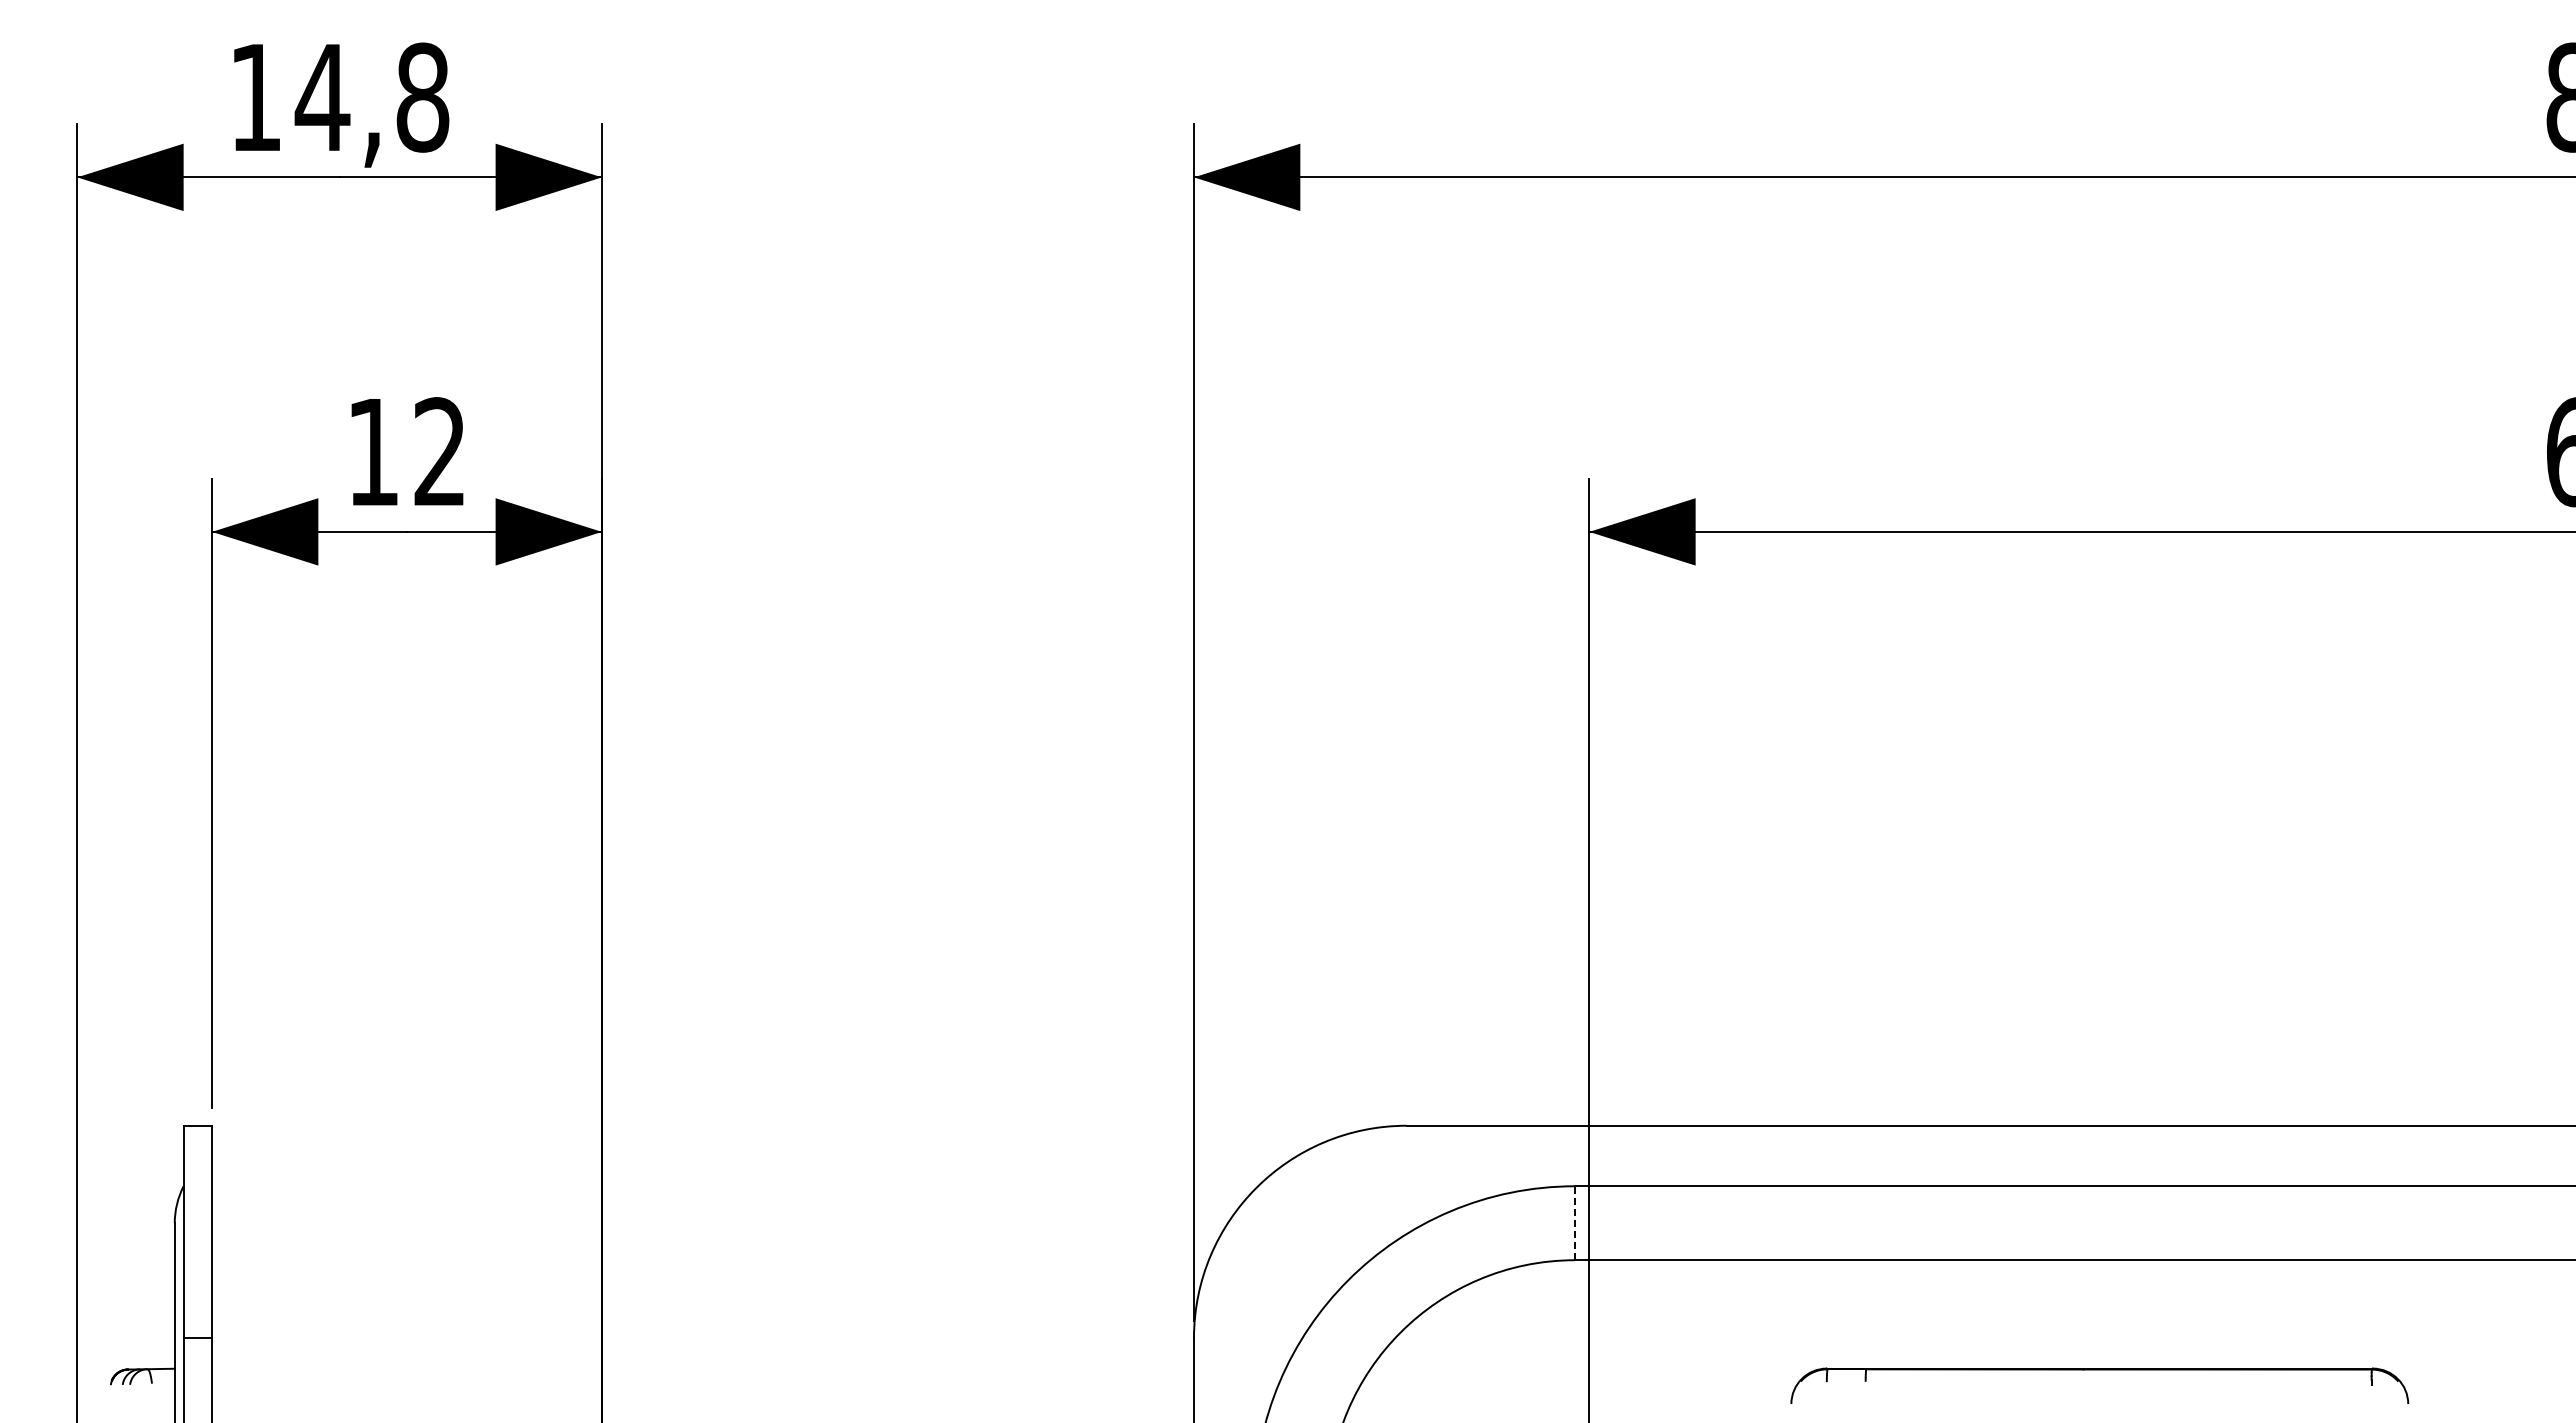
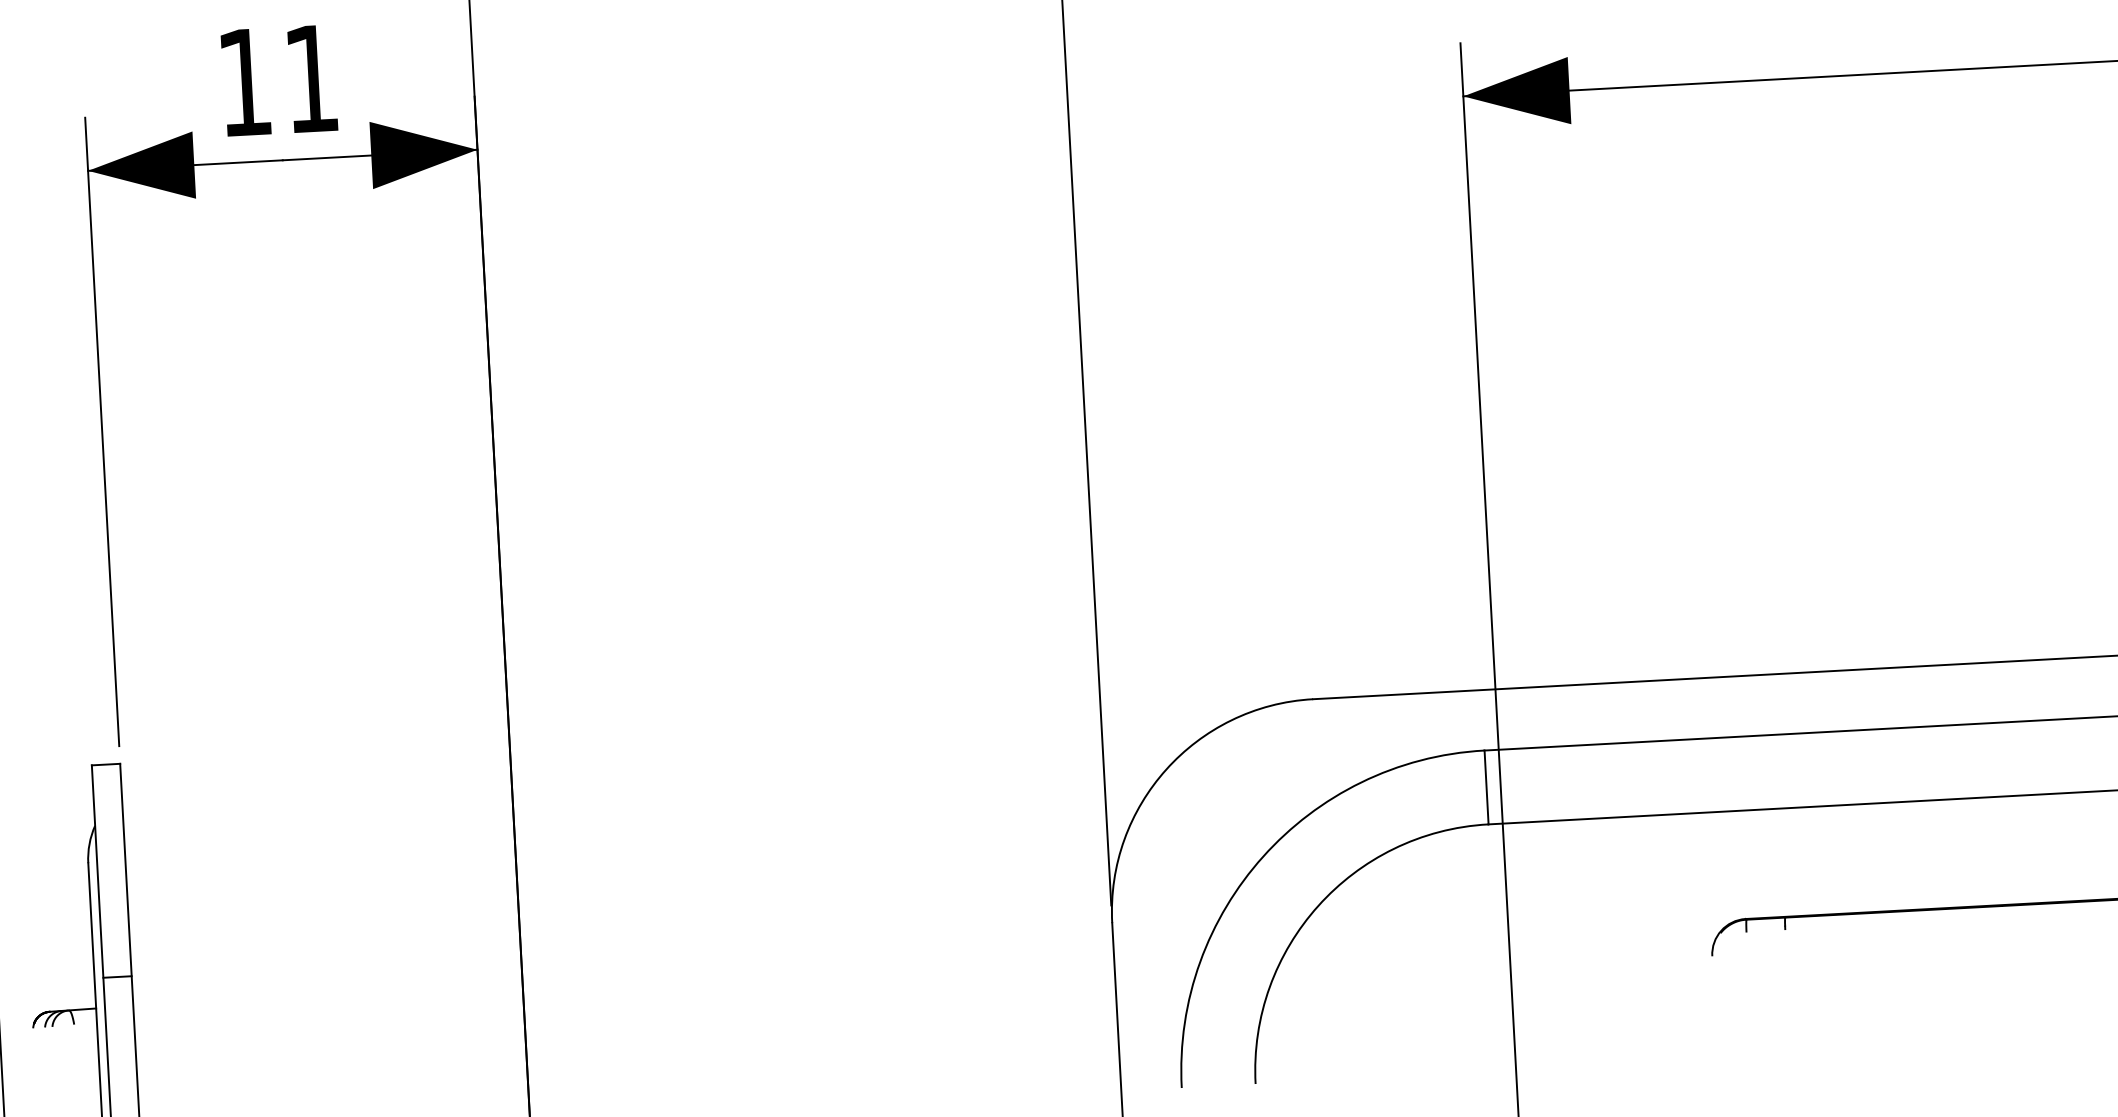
text: (439, 451) -> (310, 78), 12 -> 11
line: (1575, 1223) -> (1486, 787), dashed -> solid

